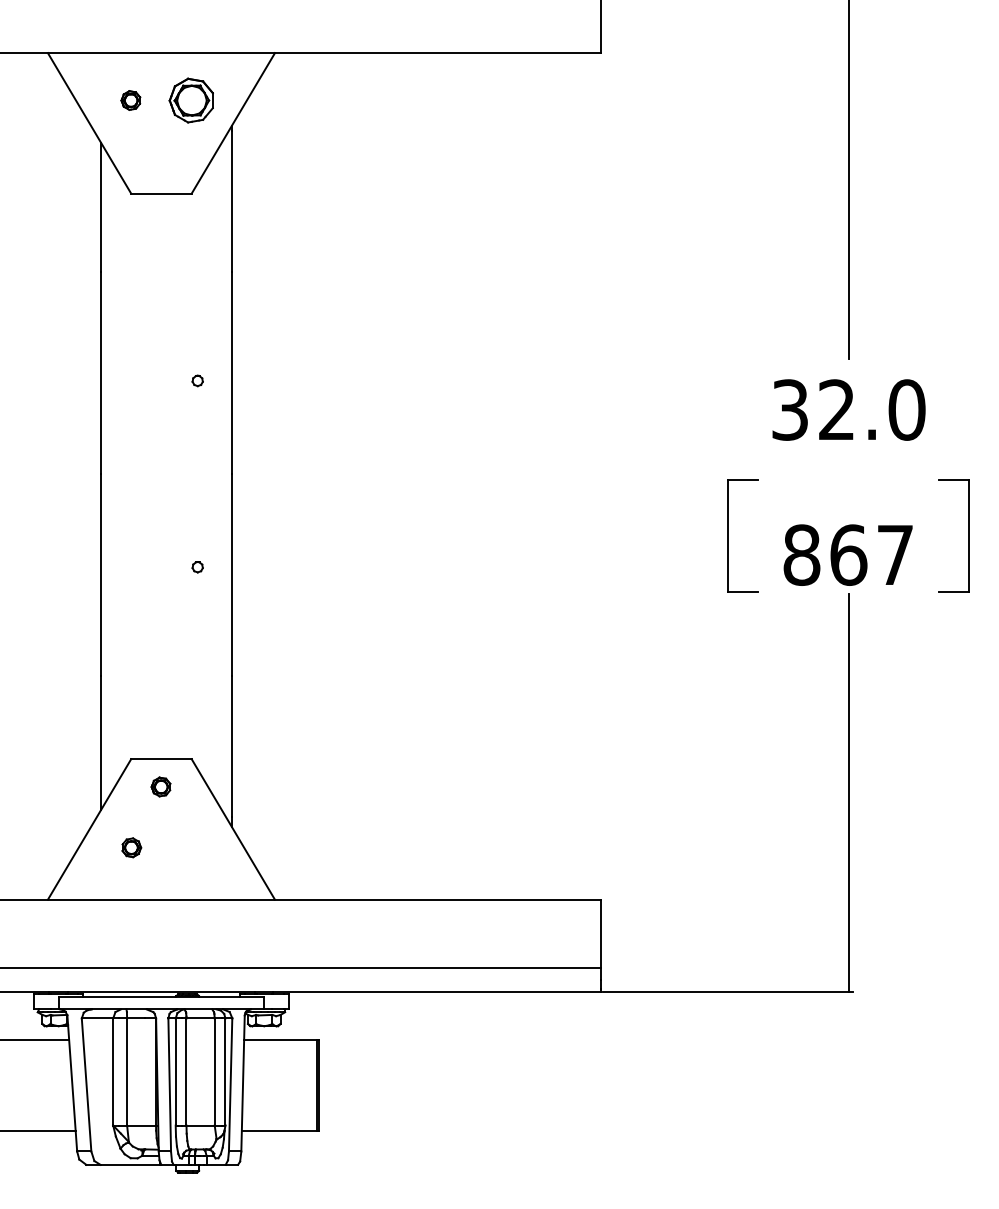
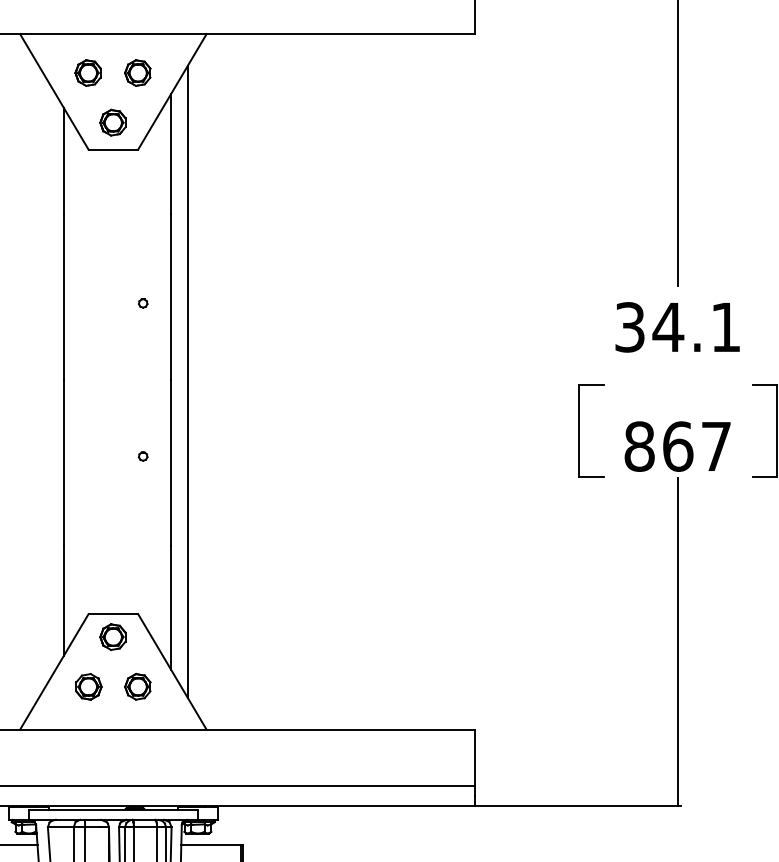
part: (130, 100) -> (87, 73), size x1.67
part: (190, 100) -> (137, 73), size x0.71
part: (160, 160) -> (112, 122), added
text: (871, 409) -> (696, 326), 32.0 -> 34.1
line: (252, 476) -> (188, 381), added
part: (160, 786) -> (112, 636), size x1.67
part: (131, 847) -> (88, 686), size x1.67
part: (190, 847) -> (137, 686), added

